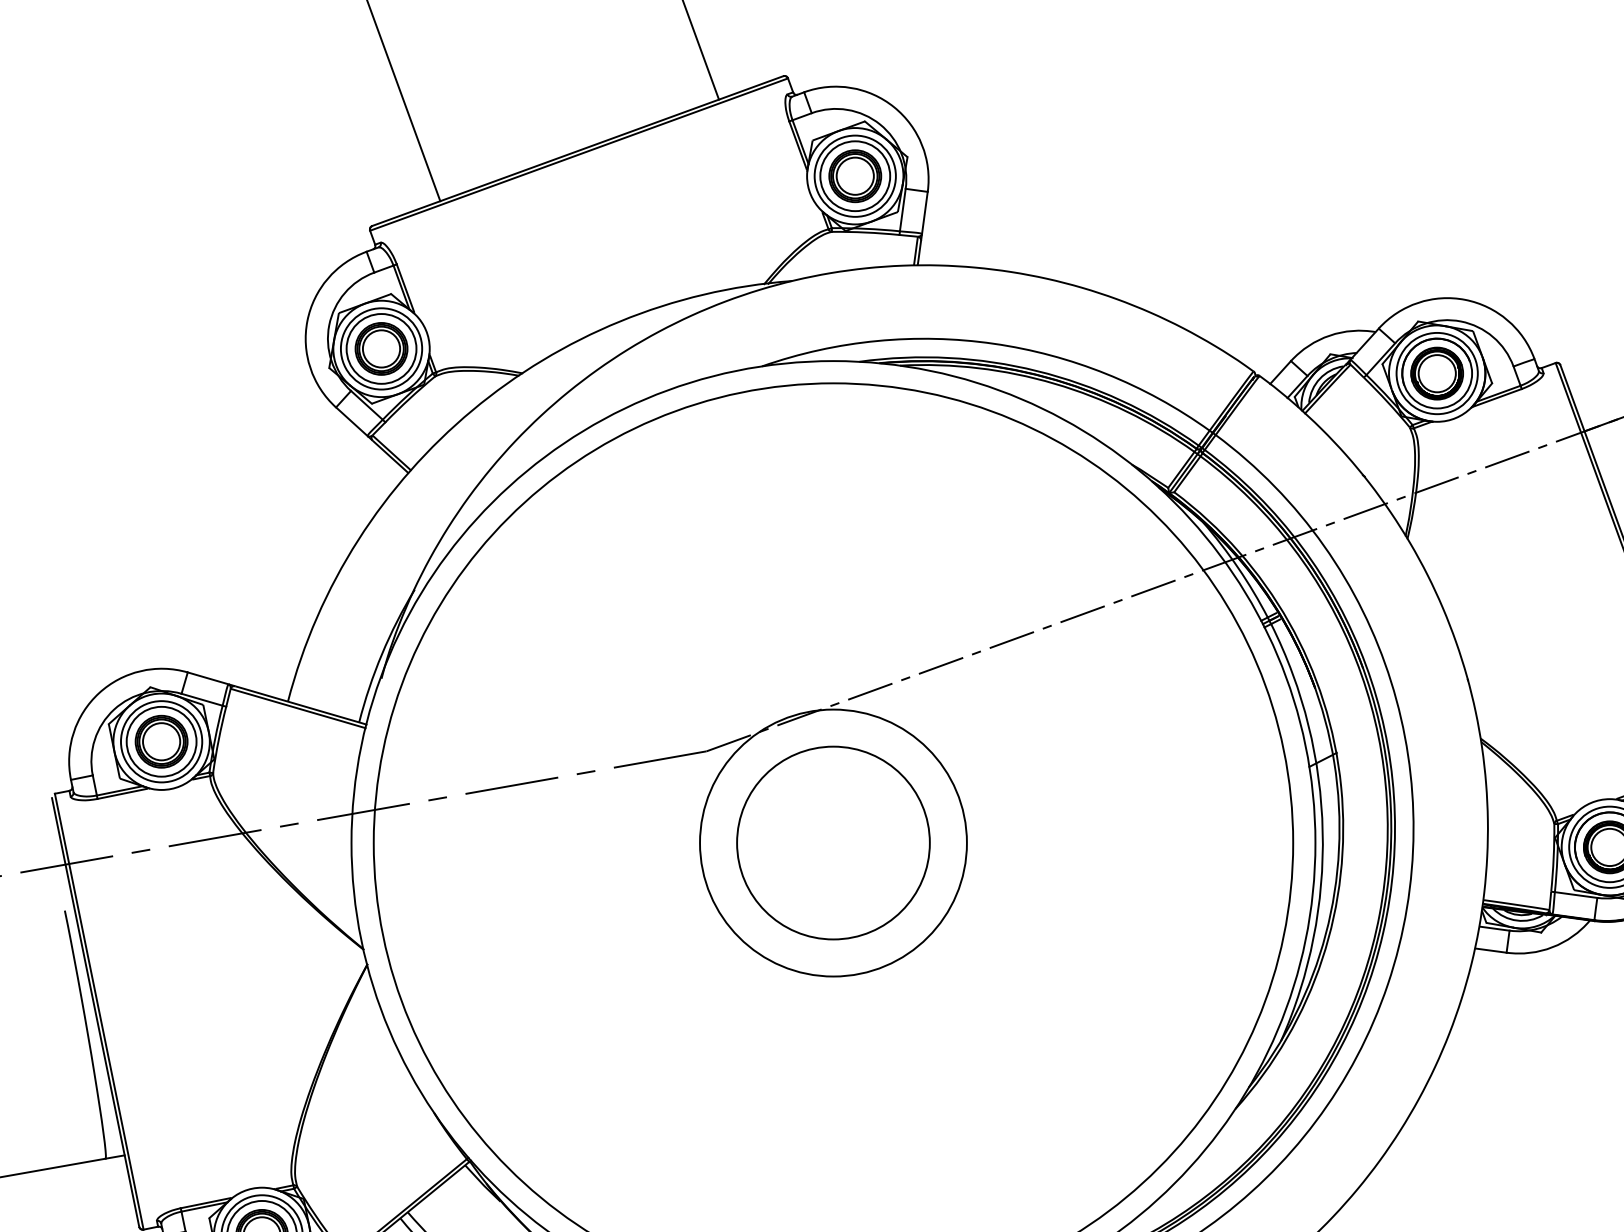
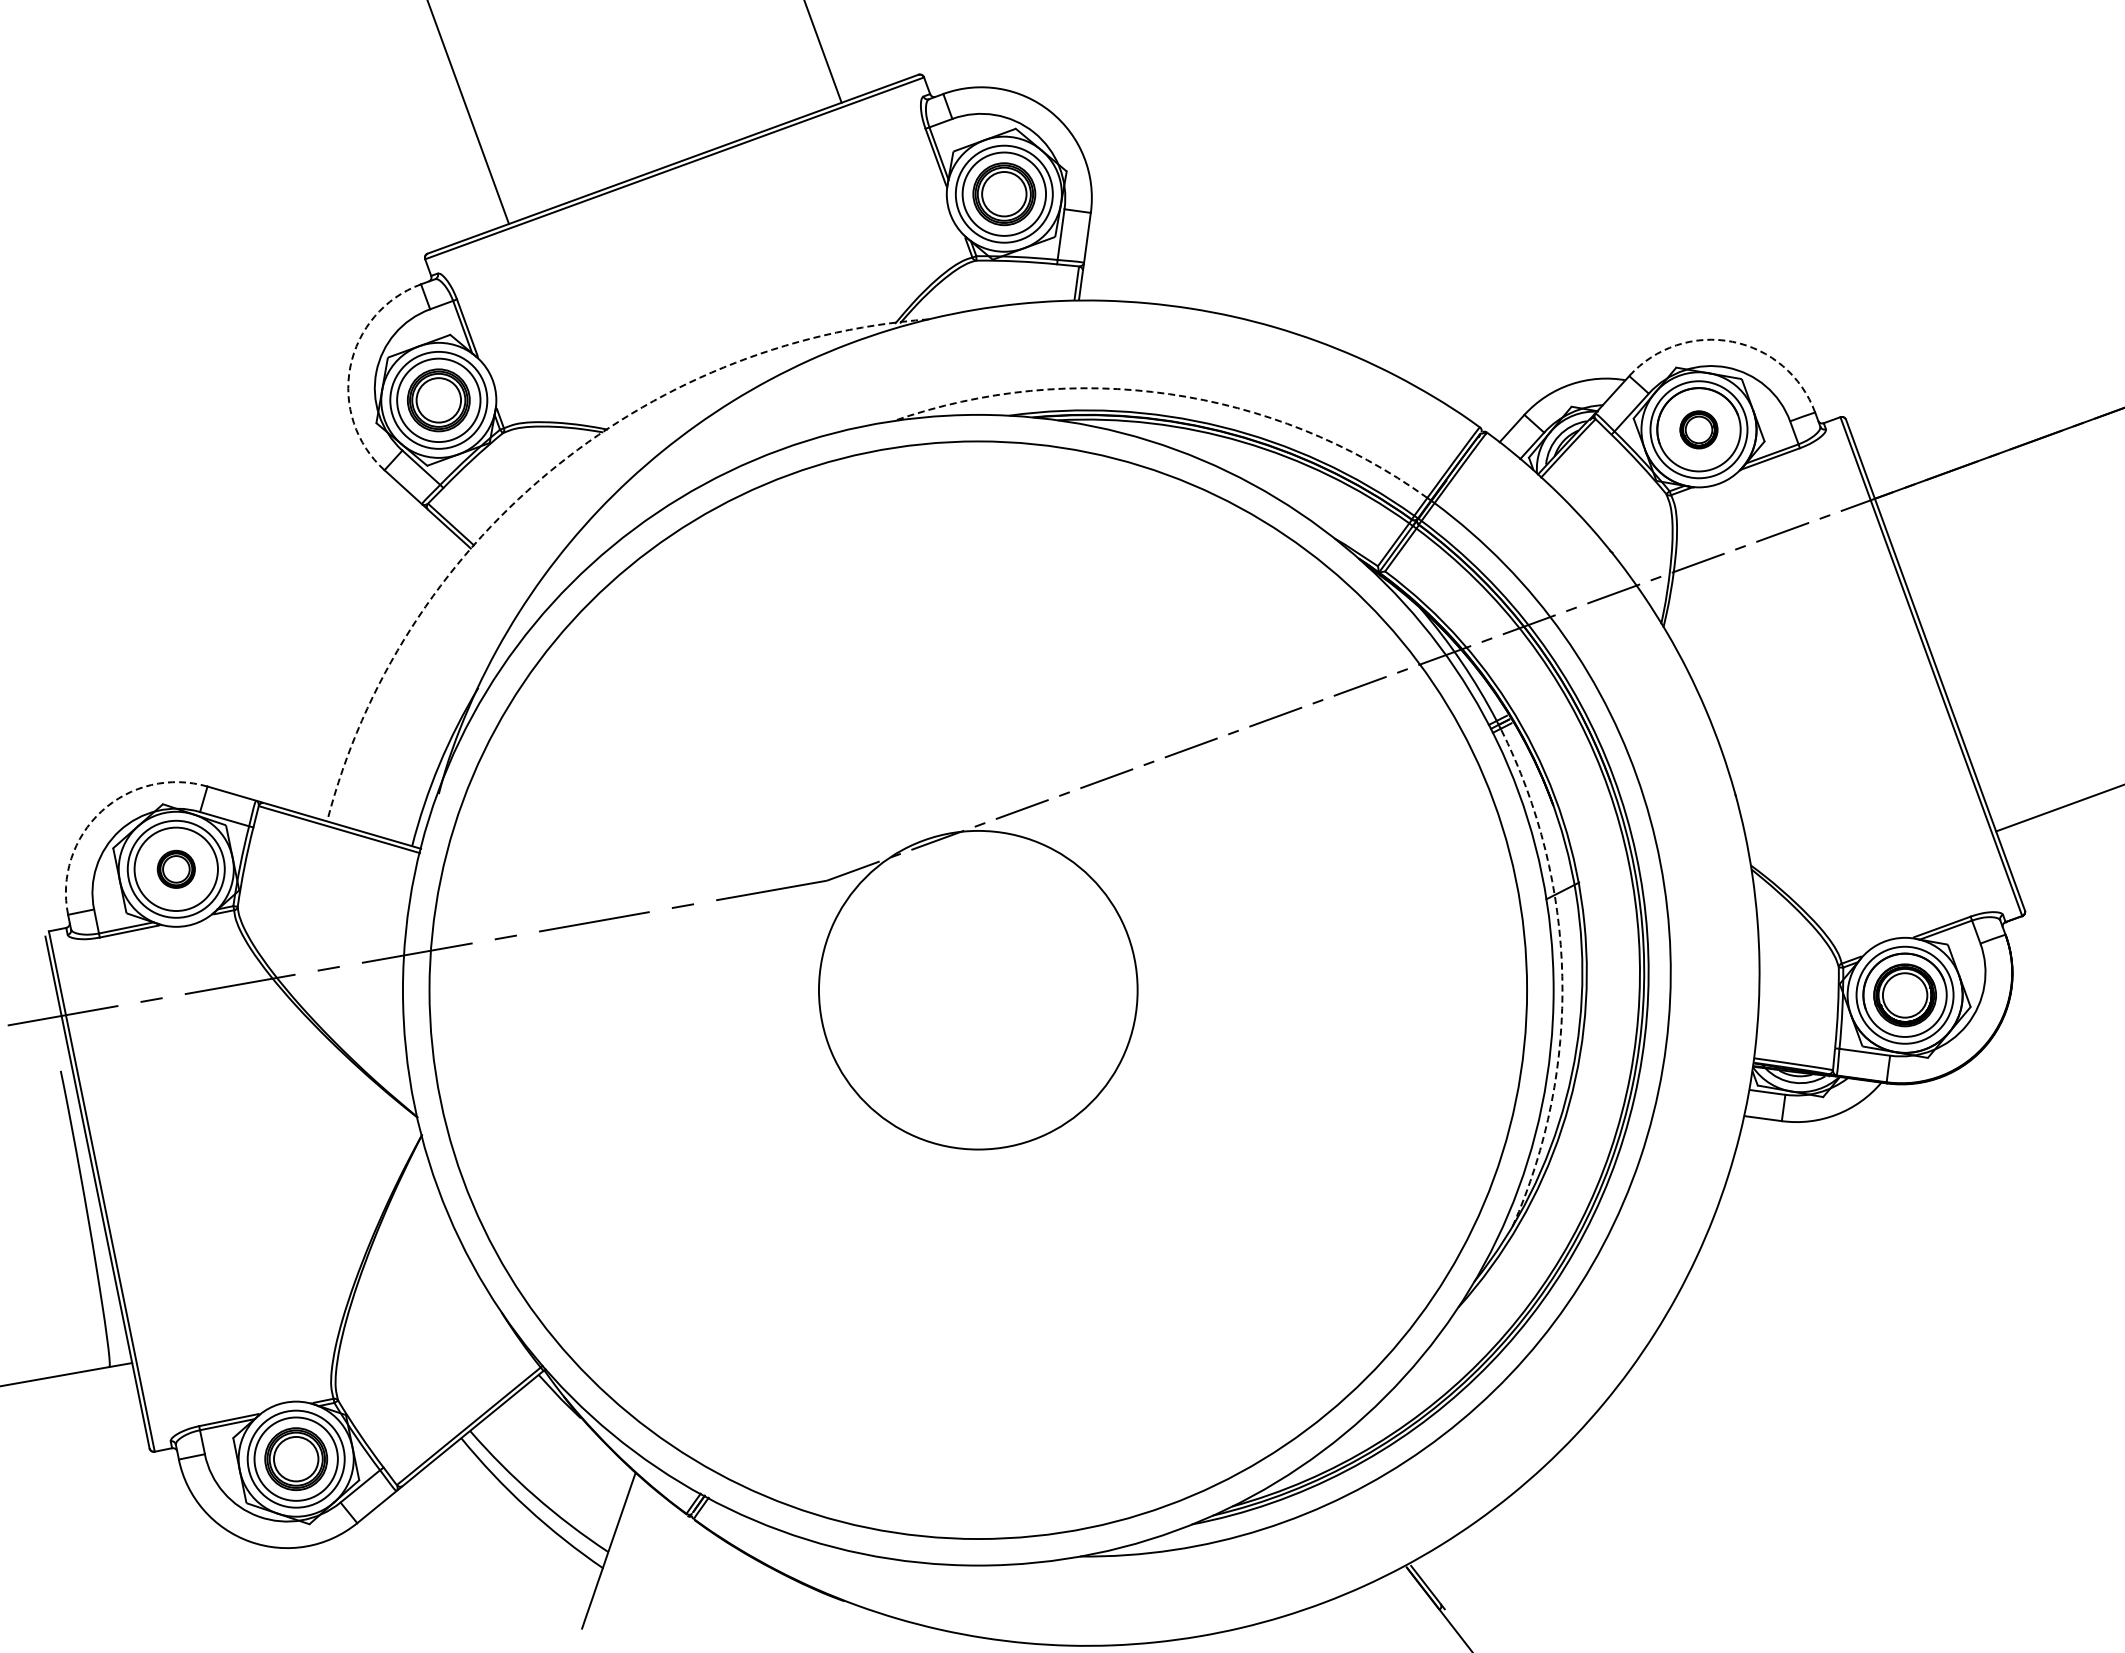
arc: (1465, 299) -> (1732, 341), solid -> dashed
arc: (307, 321) -> (350, 367), solid -> dashed
arc: (993, 344) -> (1169, 394), solid -> dashed
part: (1436, 373) -> (1698, 429), size x0.6
arc: (472, 410) -> (547, 473), solid -> dashed
arc: (98, 693) -> (101, 811), solid -> dashed
part: (161, 741) -> (176, 869), size x0.6
arc: (1322, 831) -> (1562, 976), solid -> dashed
circle: (833, 843) -> (978, 990), removed

